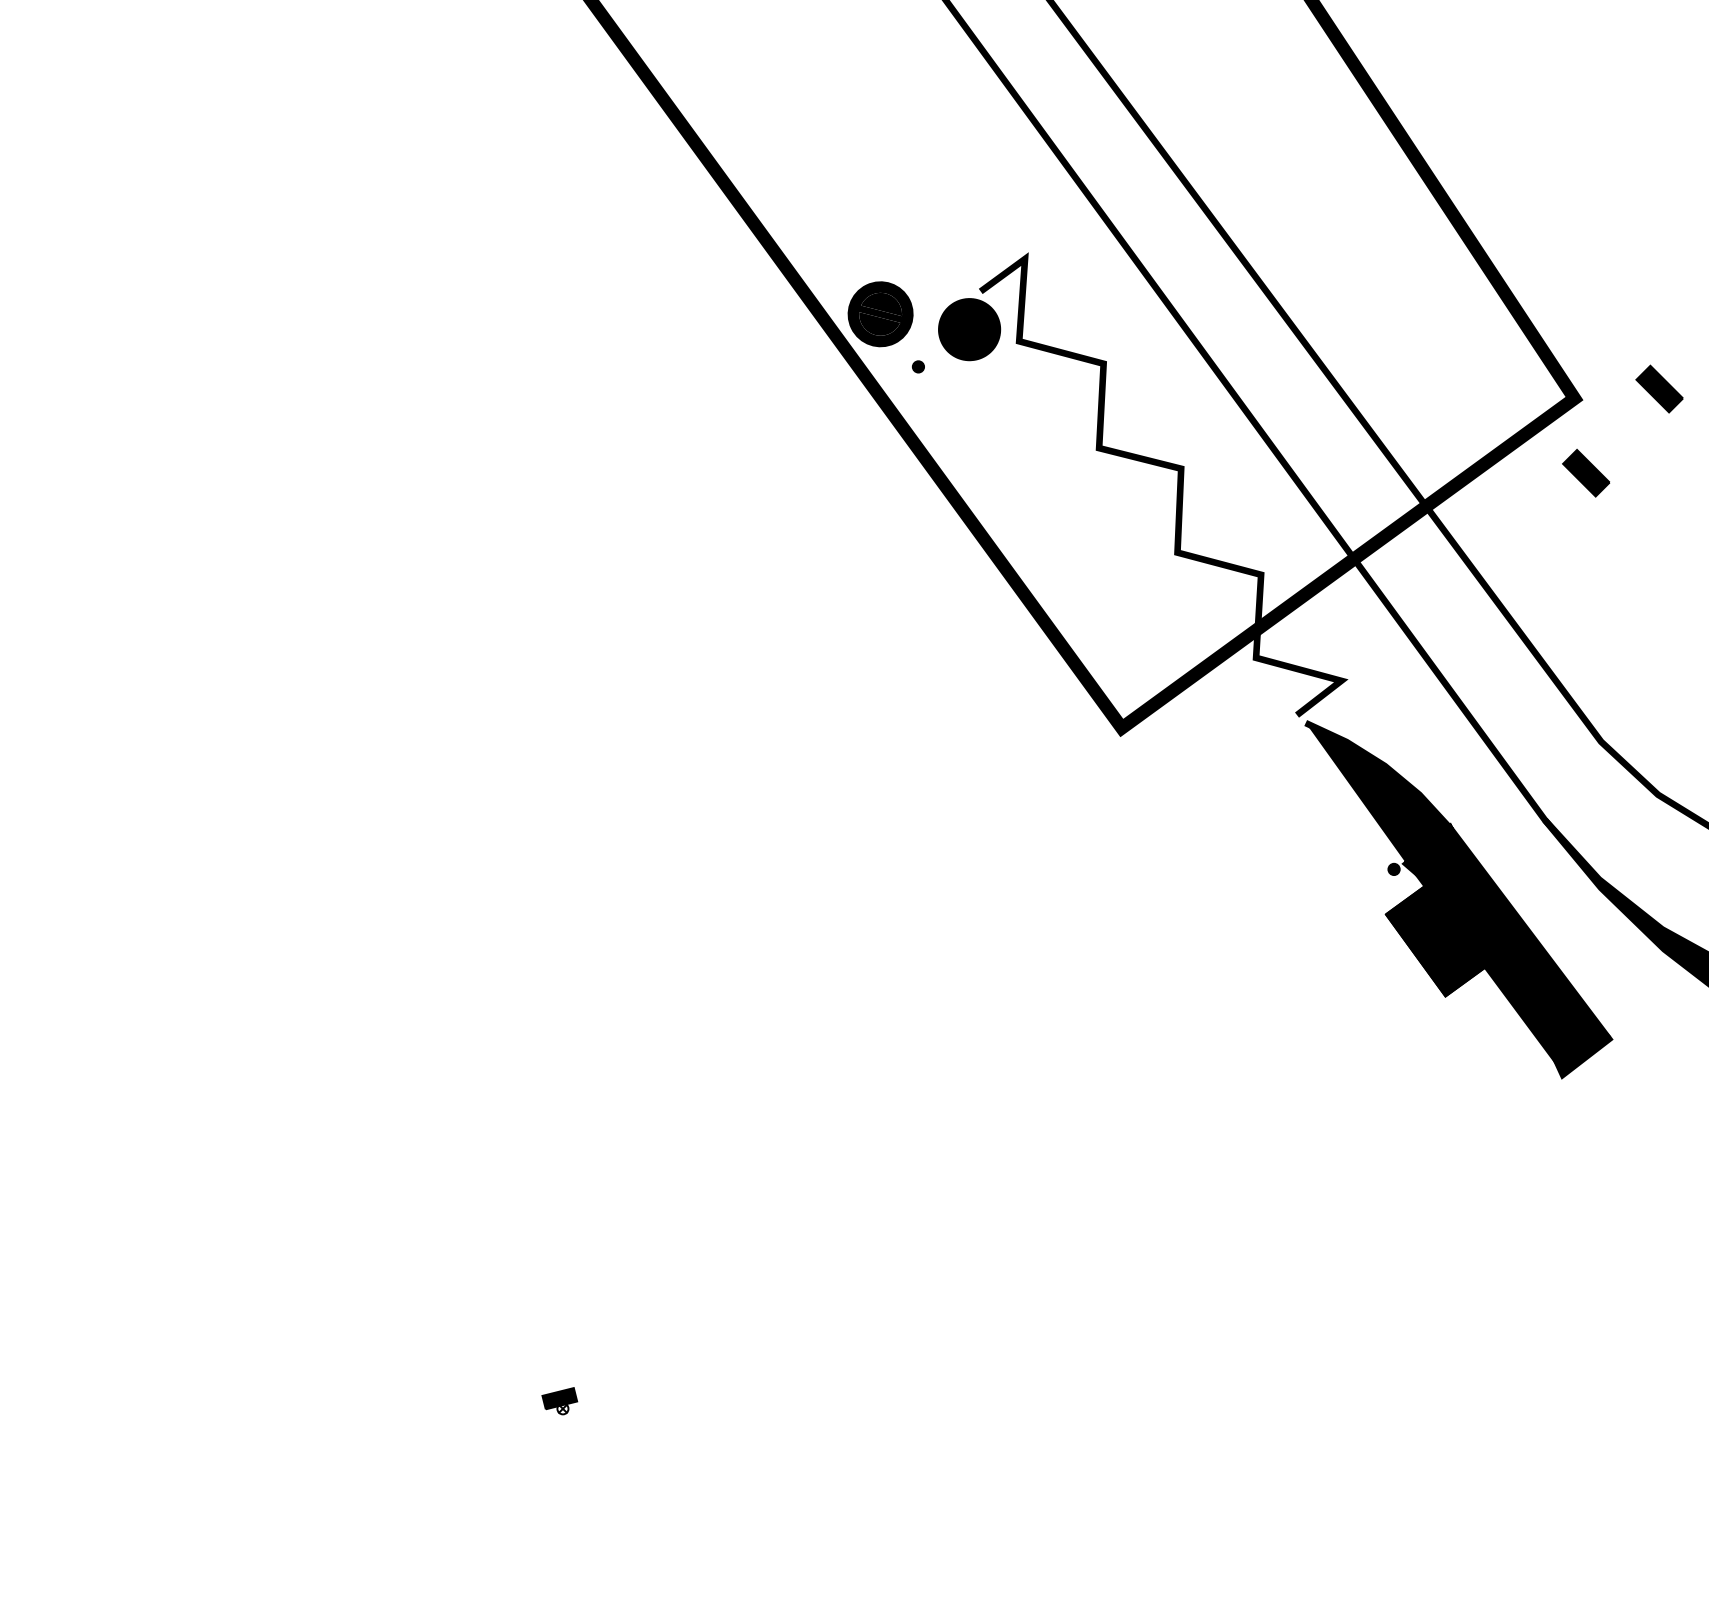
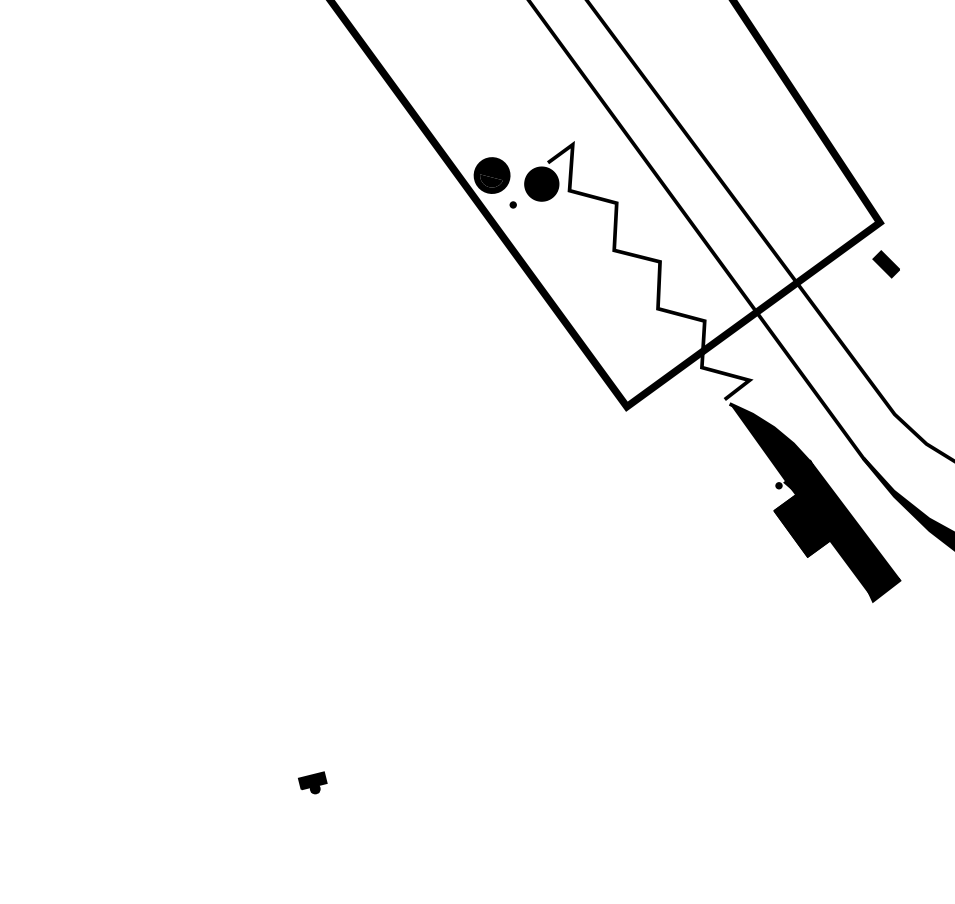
part: (1658, 389) -> (926, 217), removed
part: (559, 1400) -> (312, 782), size x1.43

